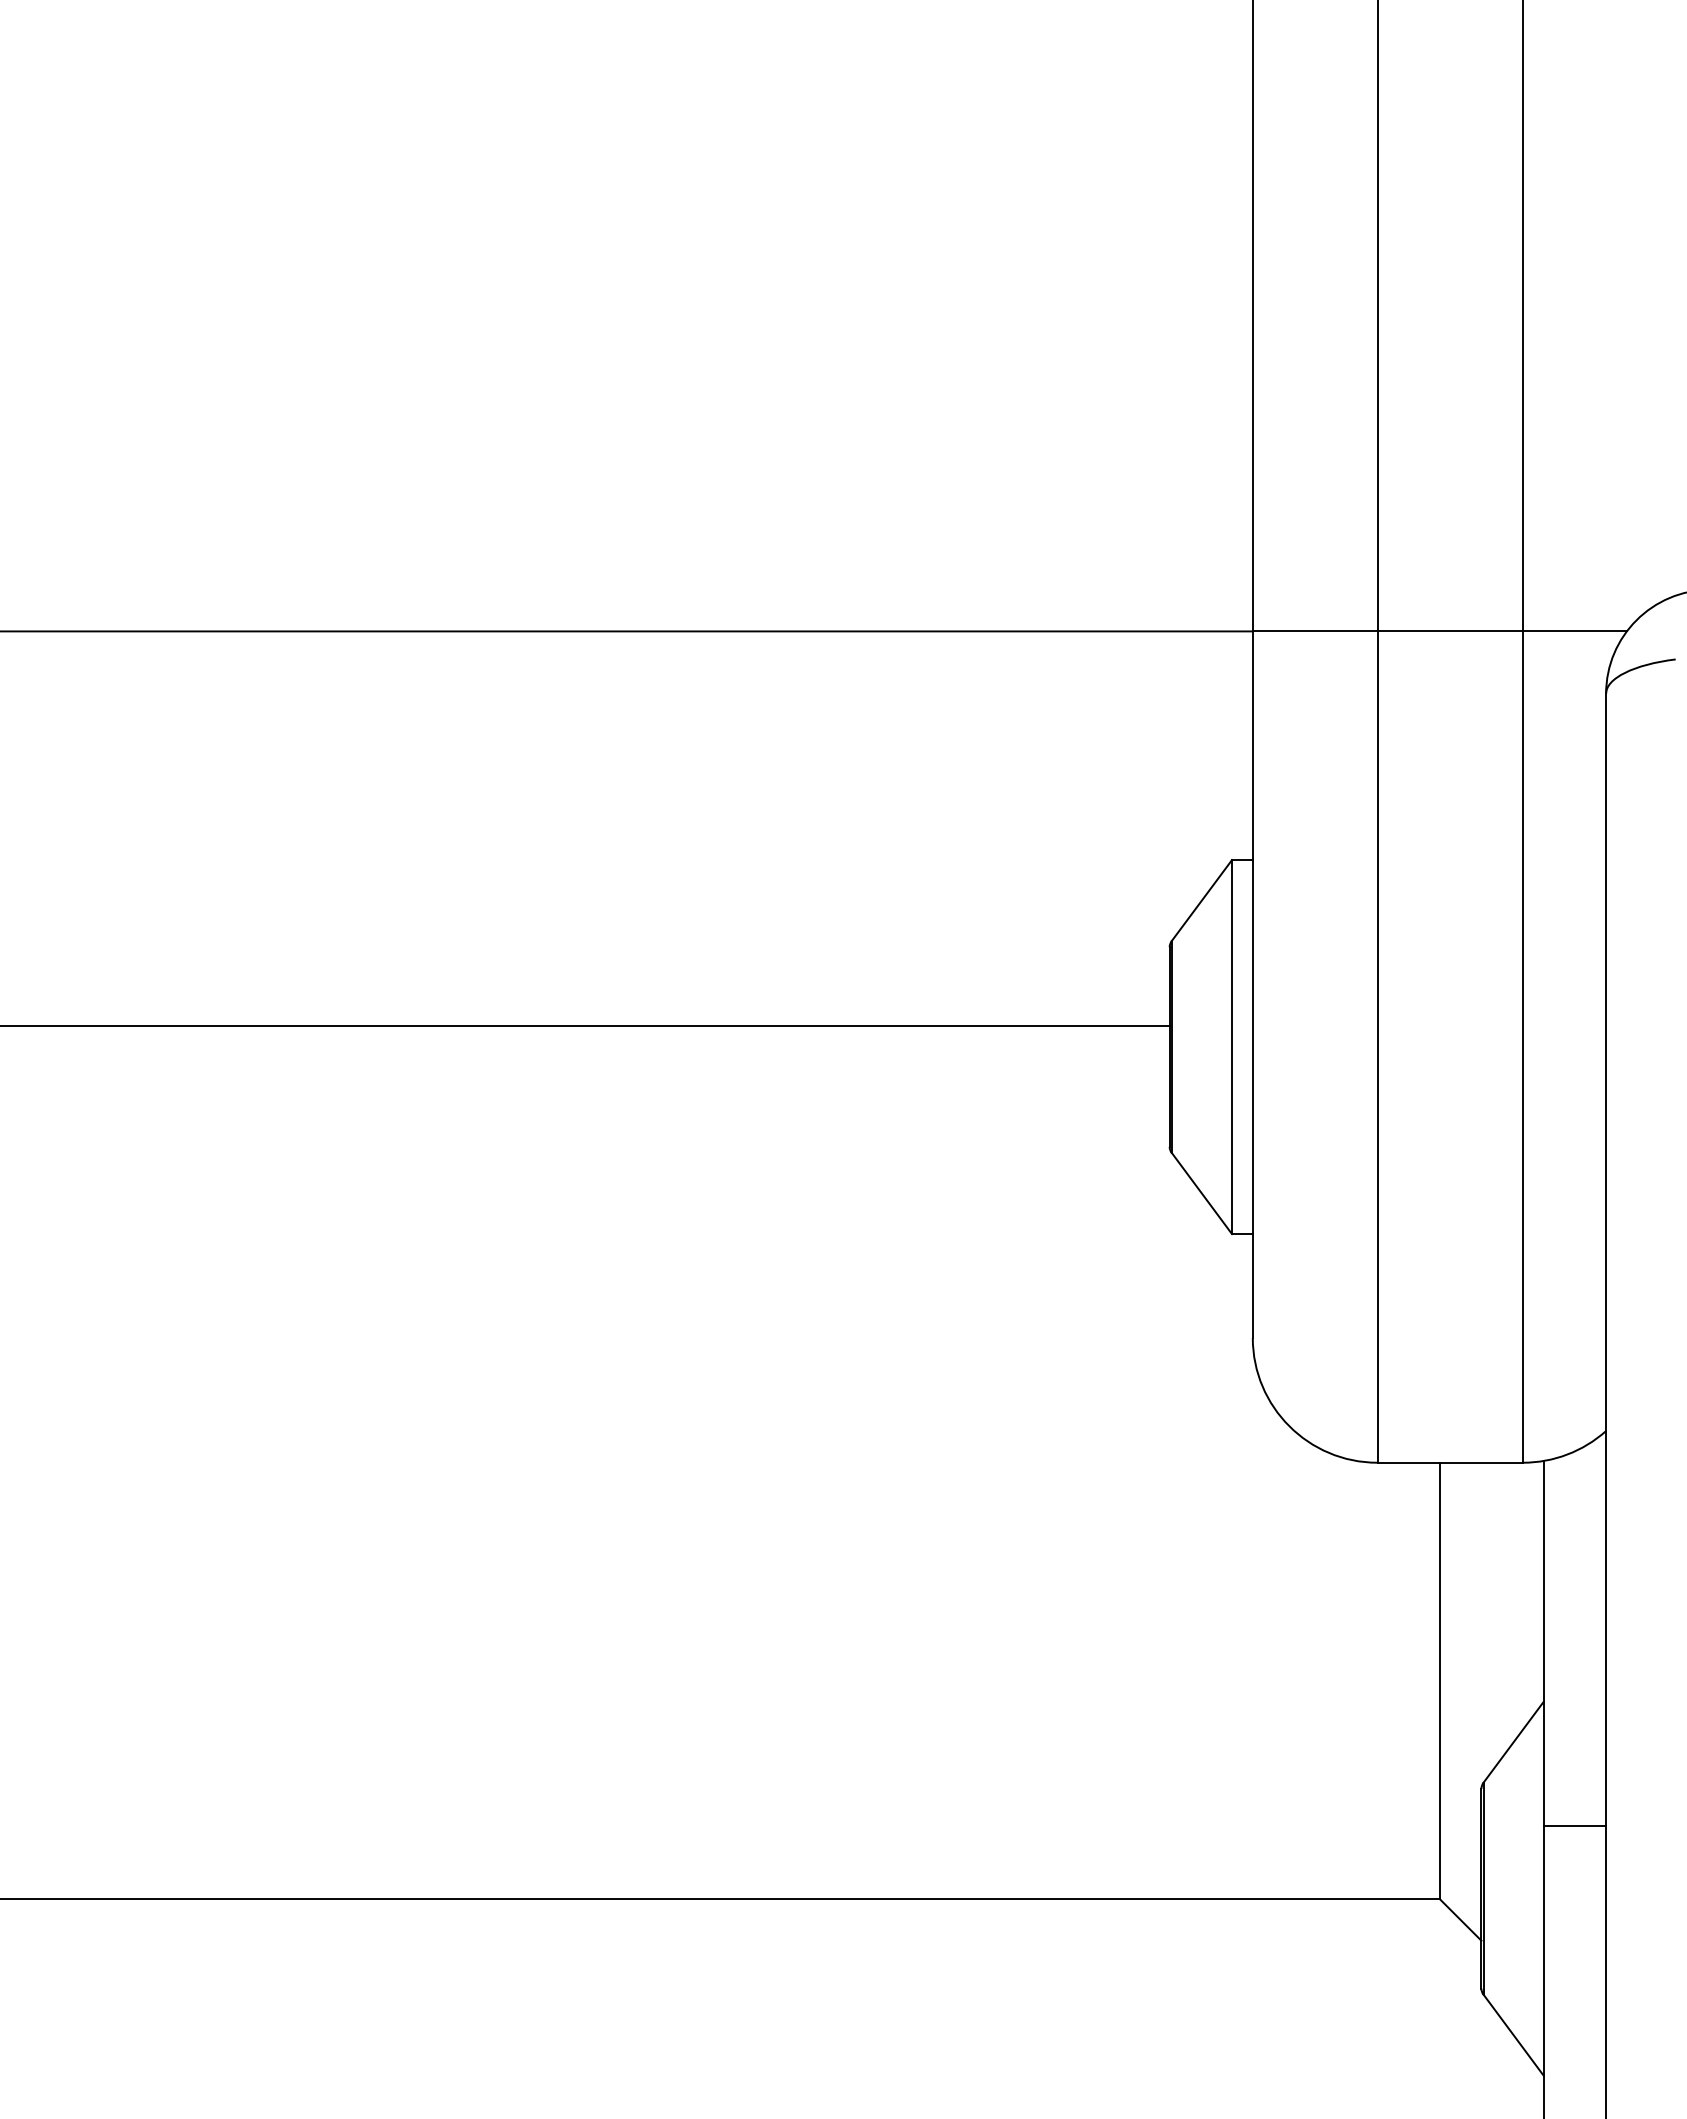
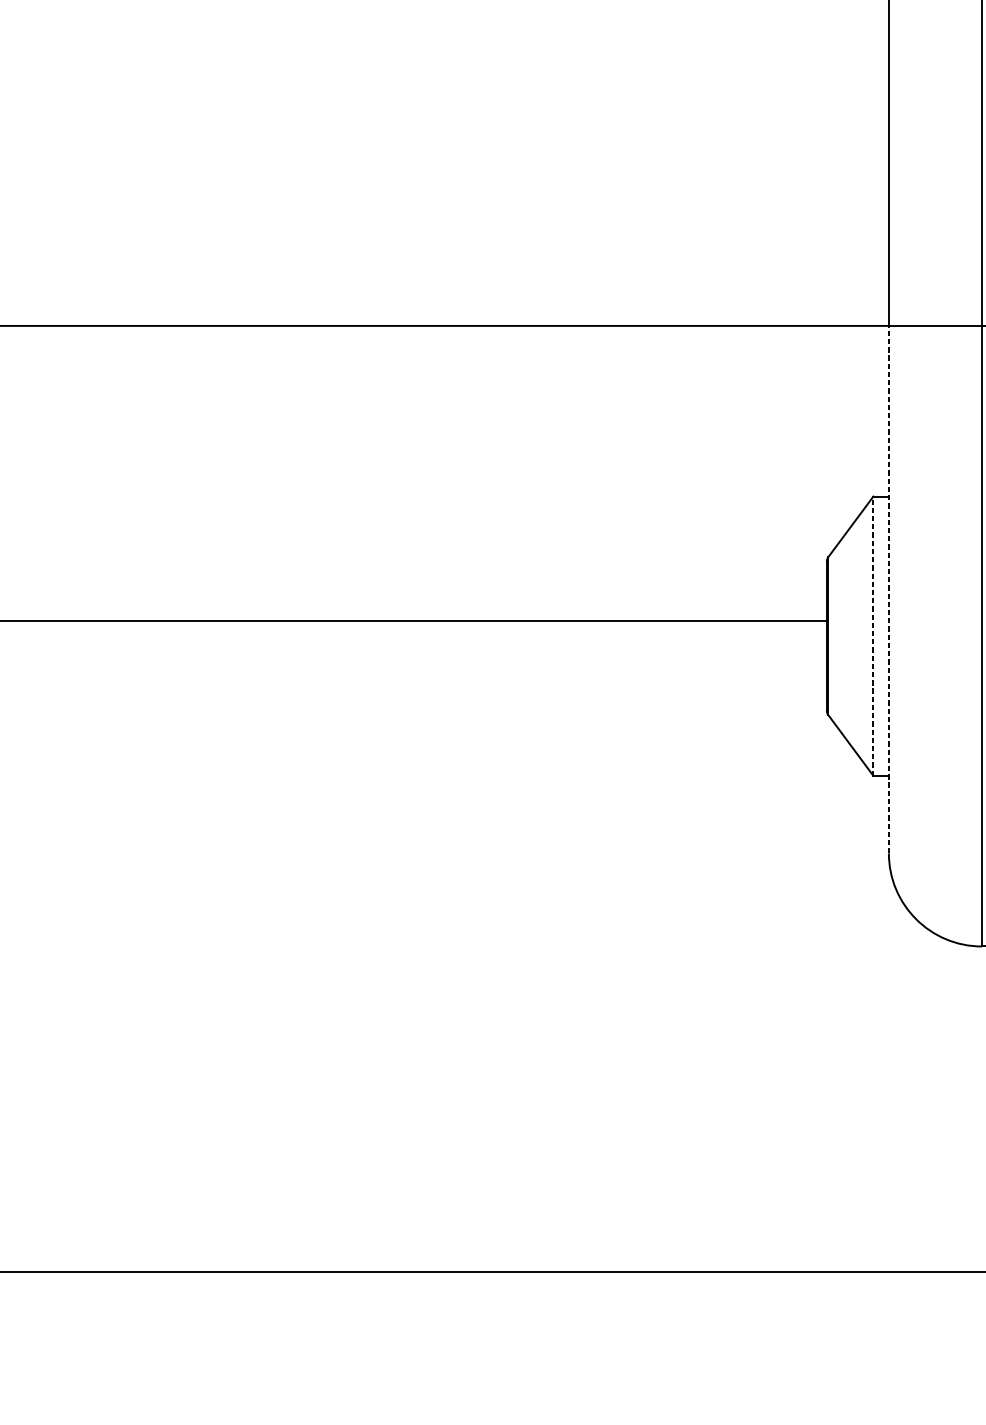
line: (1252, 984) -> (888, 589), solid -> dashed
line: (1232, 1046) -> (873, 635), solid -> dashed

